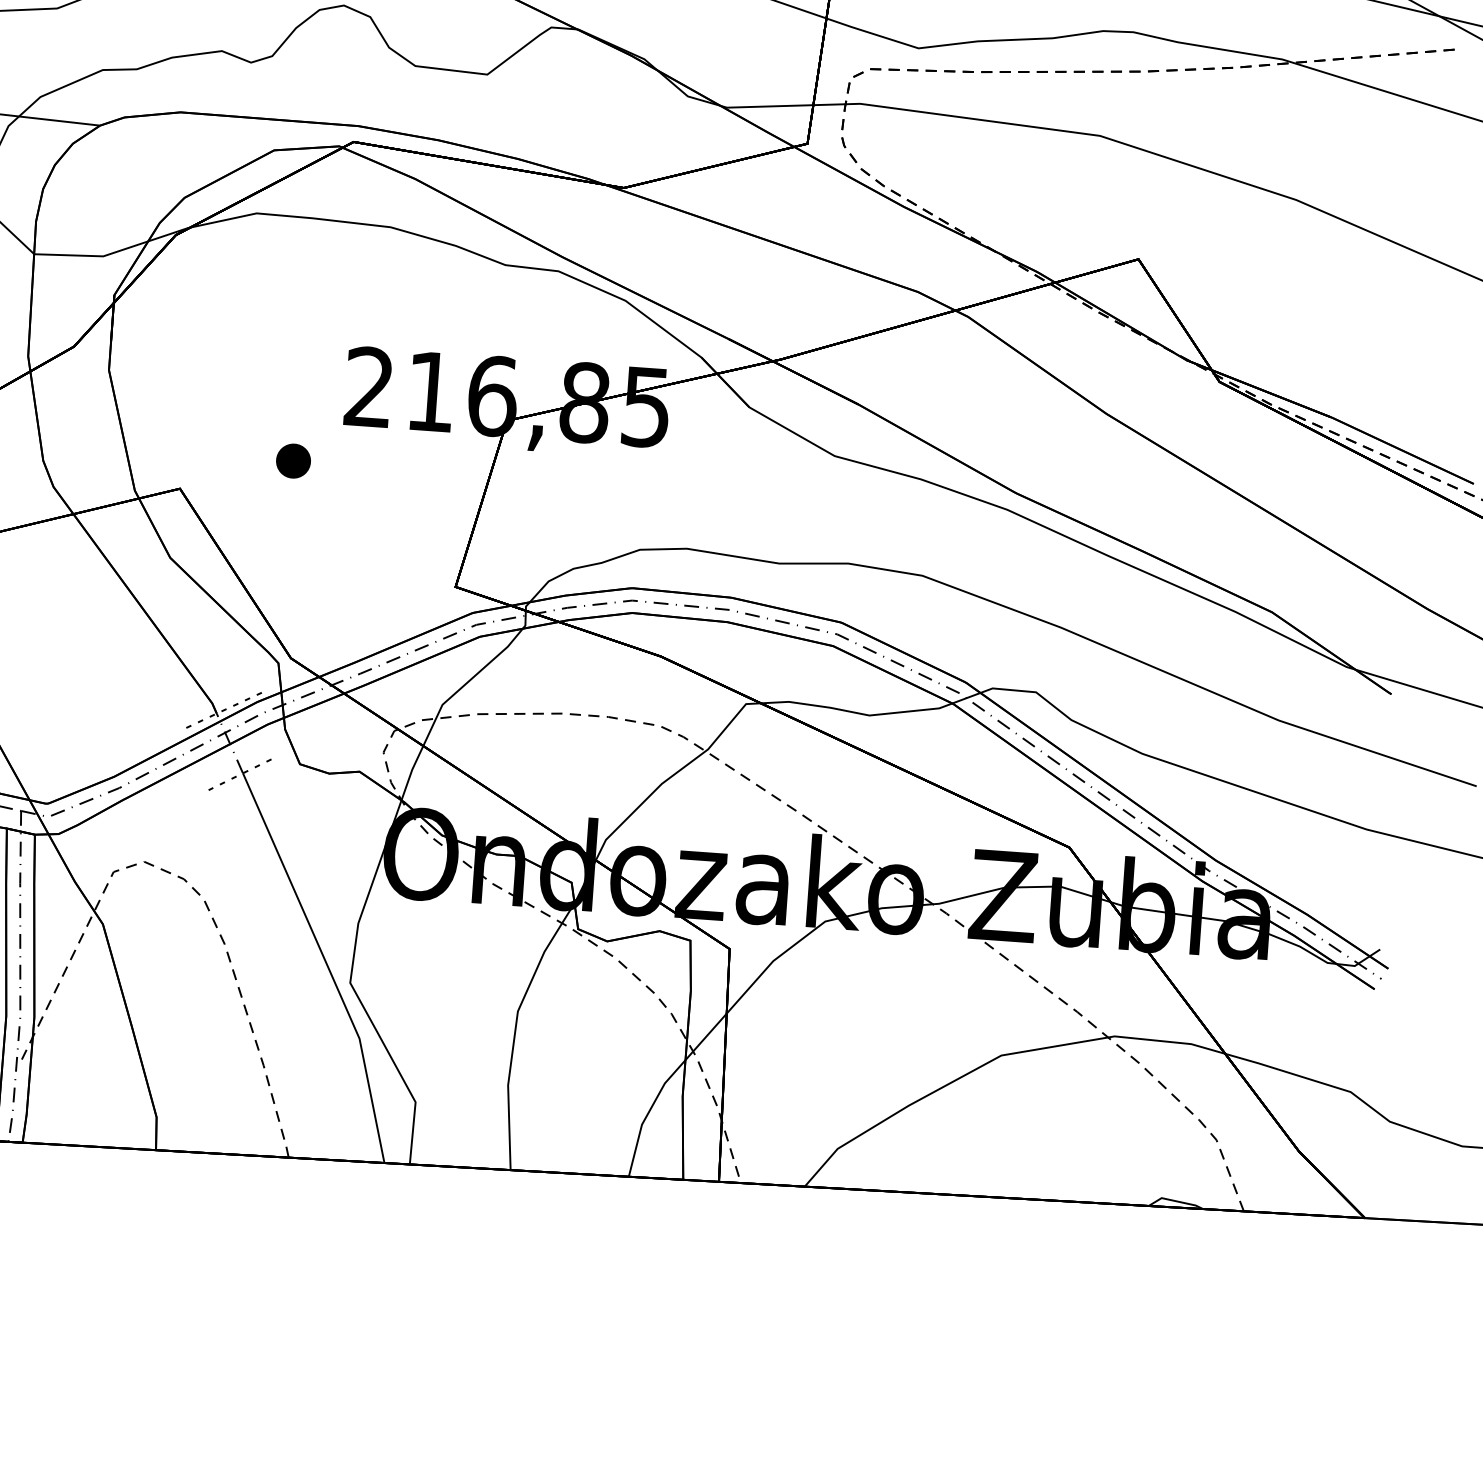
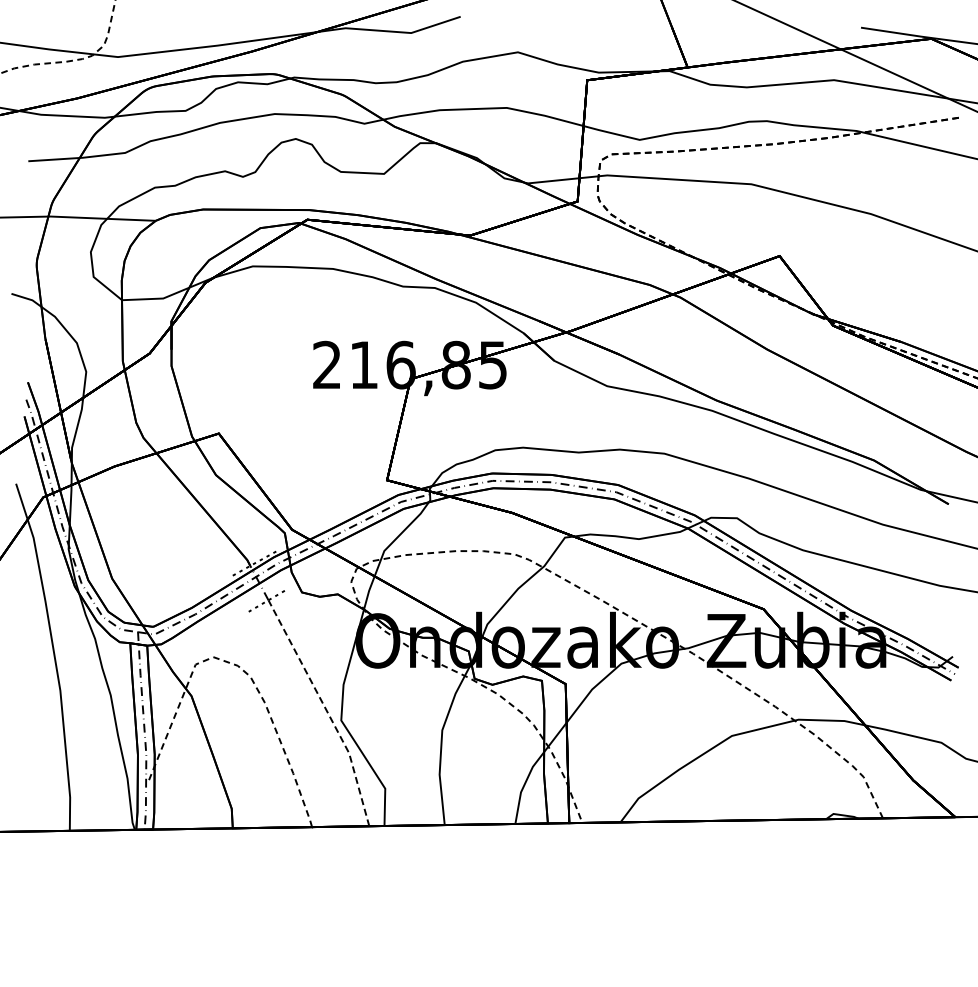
part: (292, 459) -> (284, 411), removed
line: (326, 964) -> (326, 710), solid -> dashed

